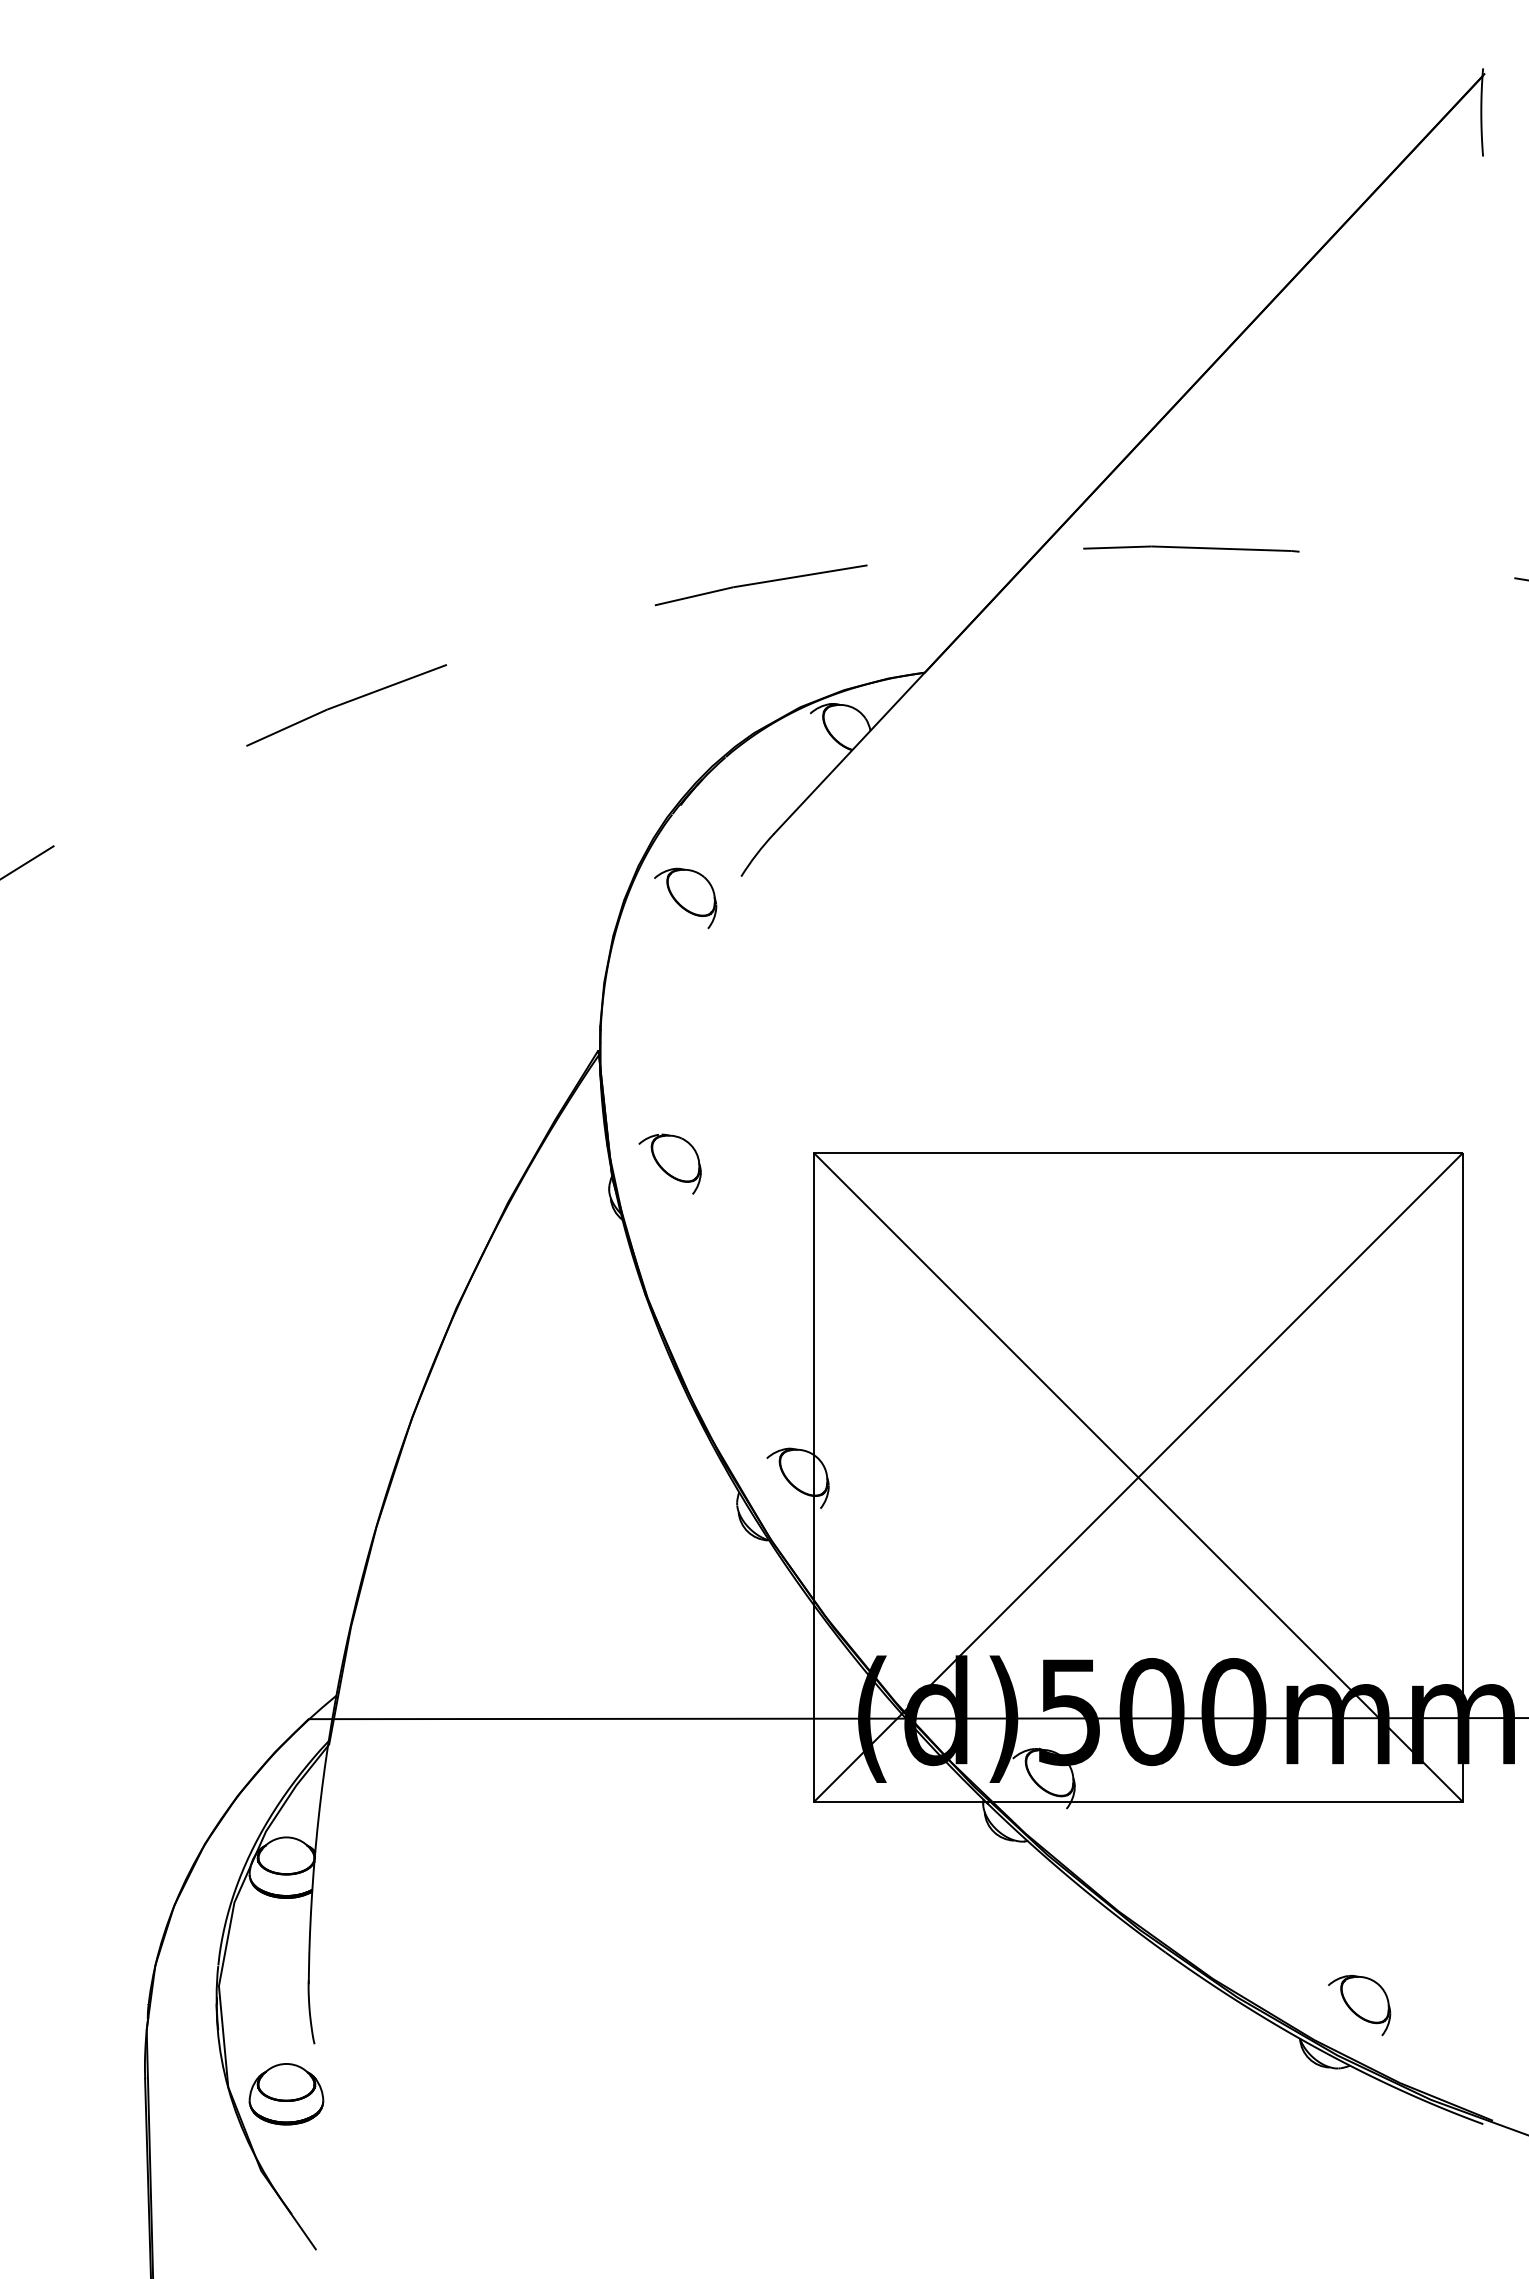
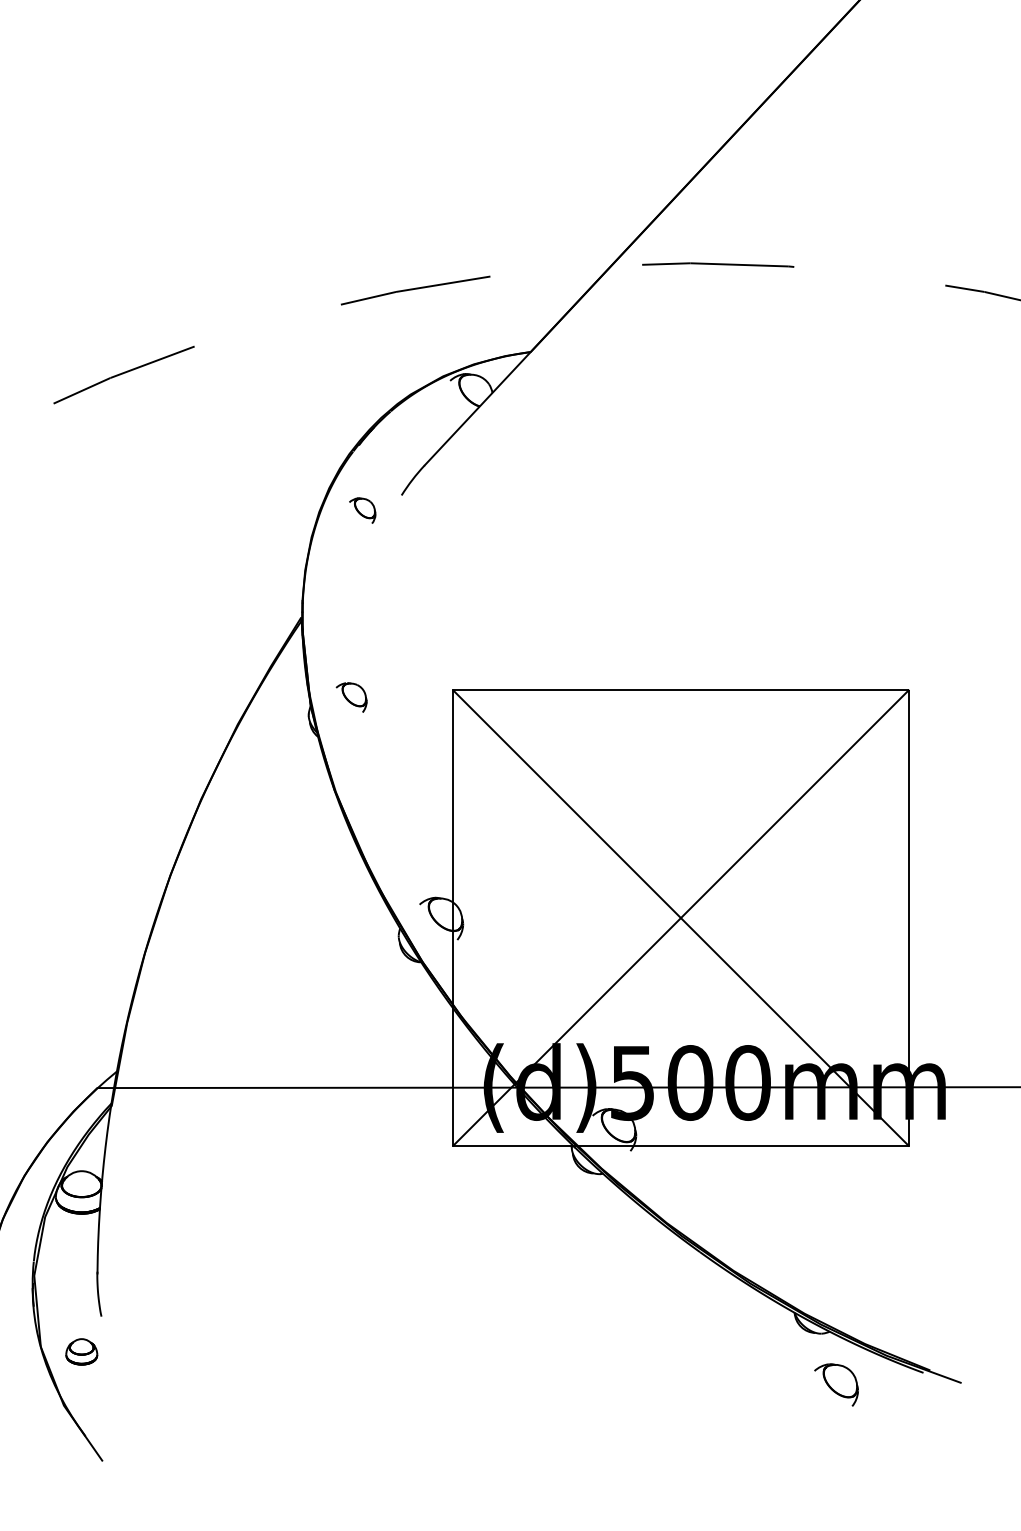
part: (685, 898) -> (362, 510), size x0.6
part: (669, 1163) -> (351, 697), size x0.7
part: (1359, 2005) -> (836, 1385), moved
part: (286, 2094) -> (81, 1352), size x0.6

